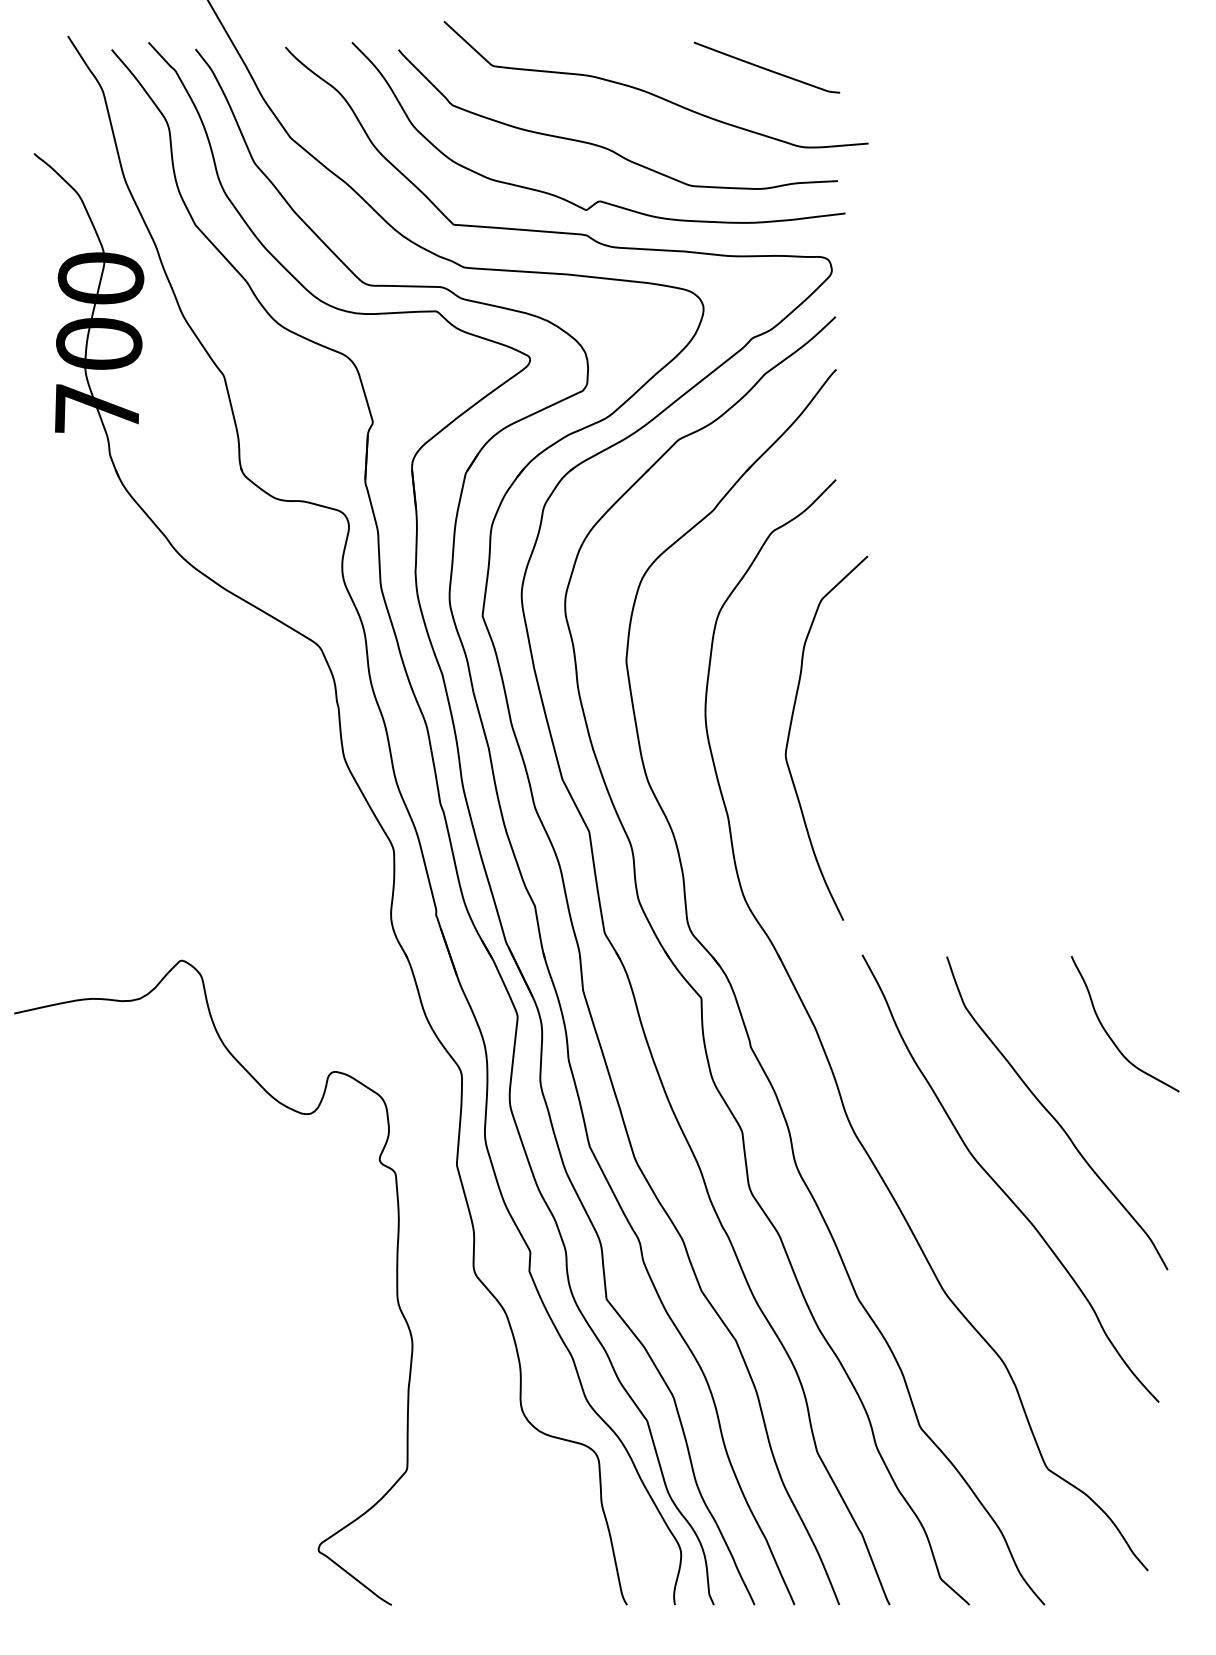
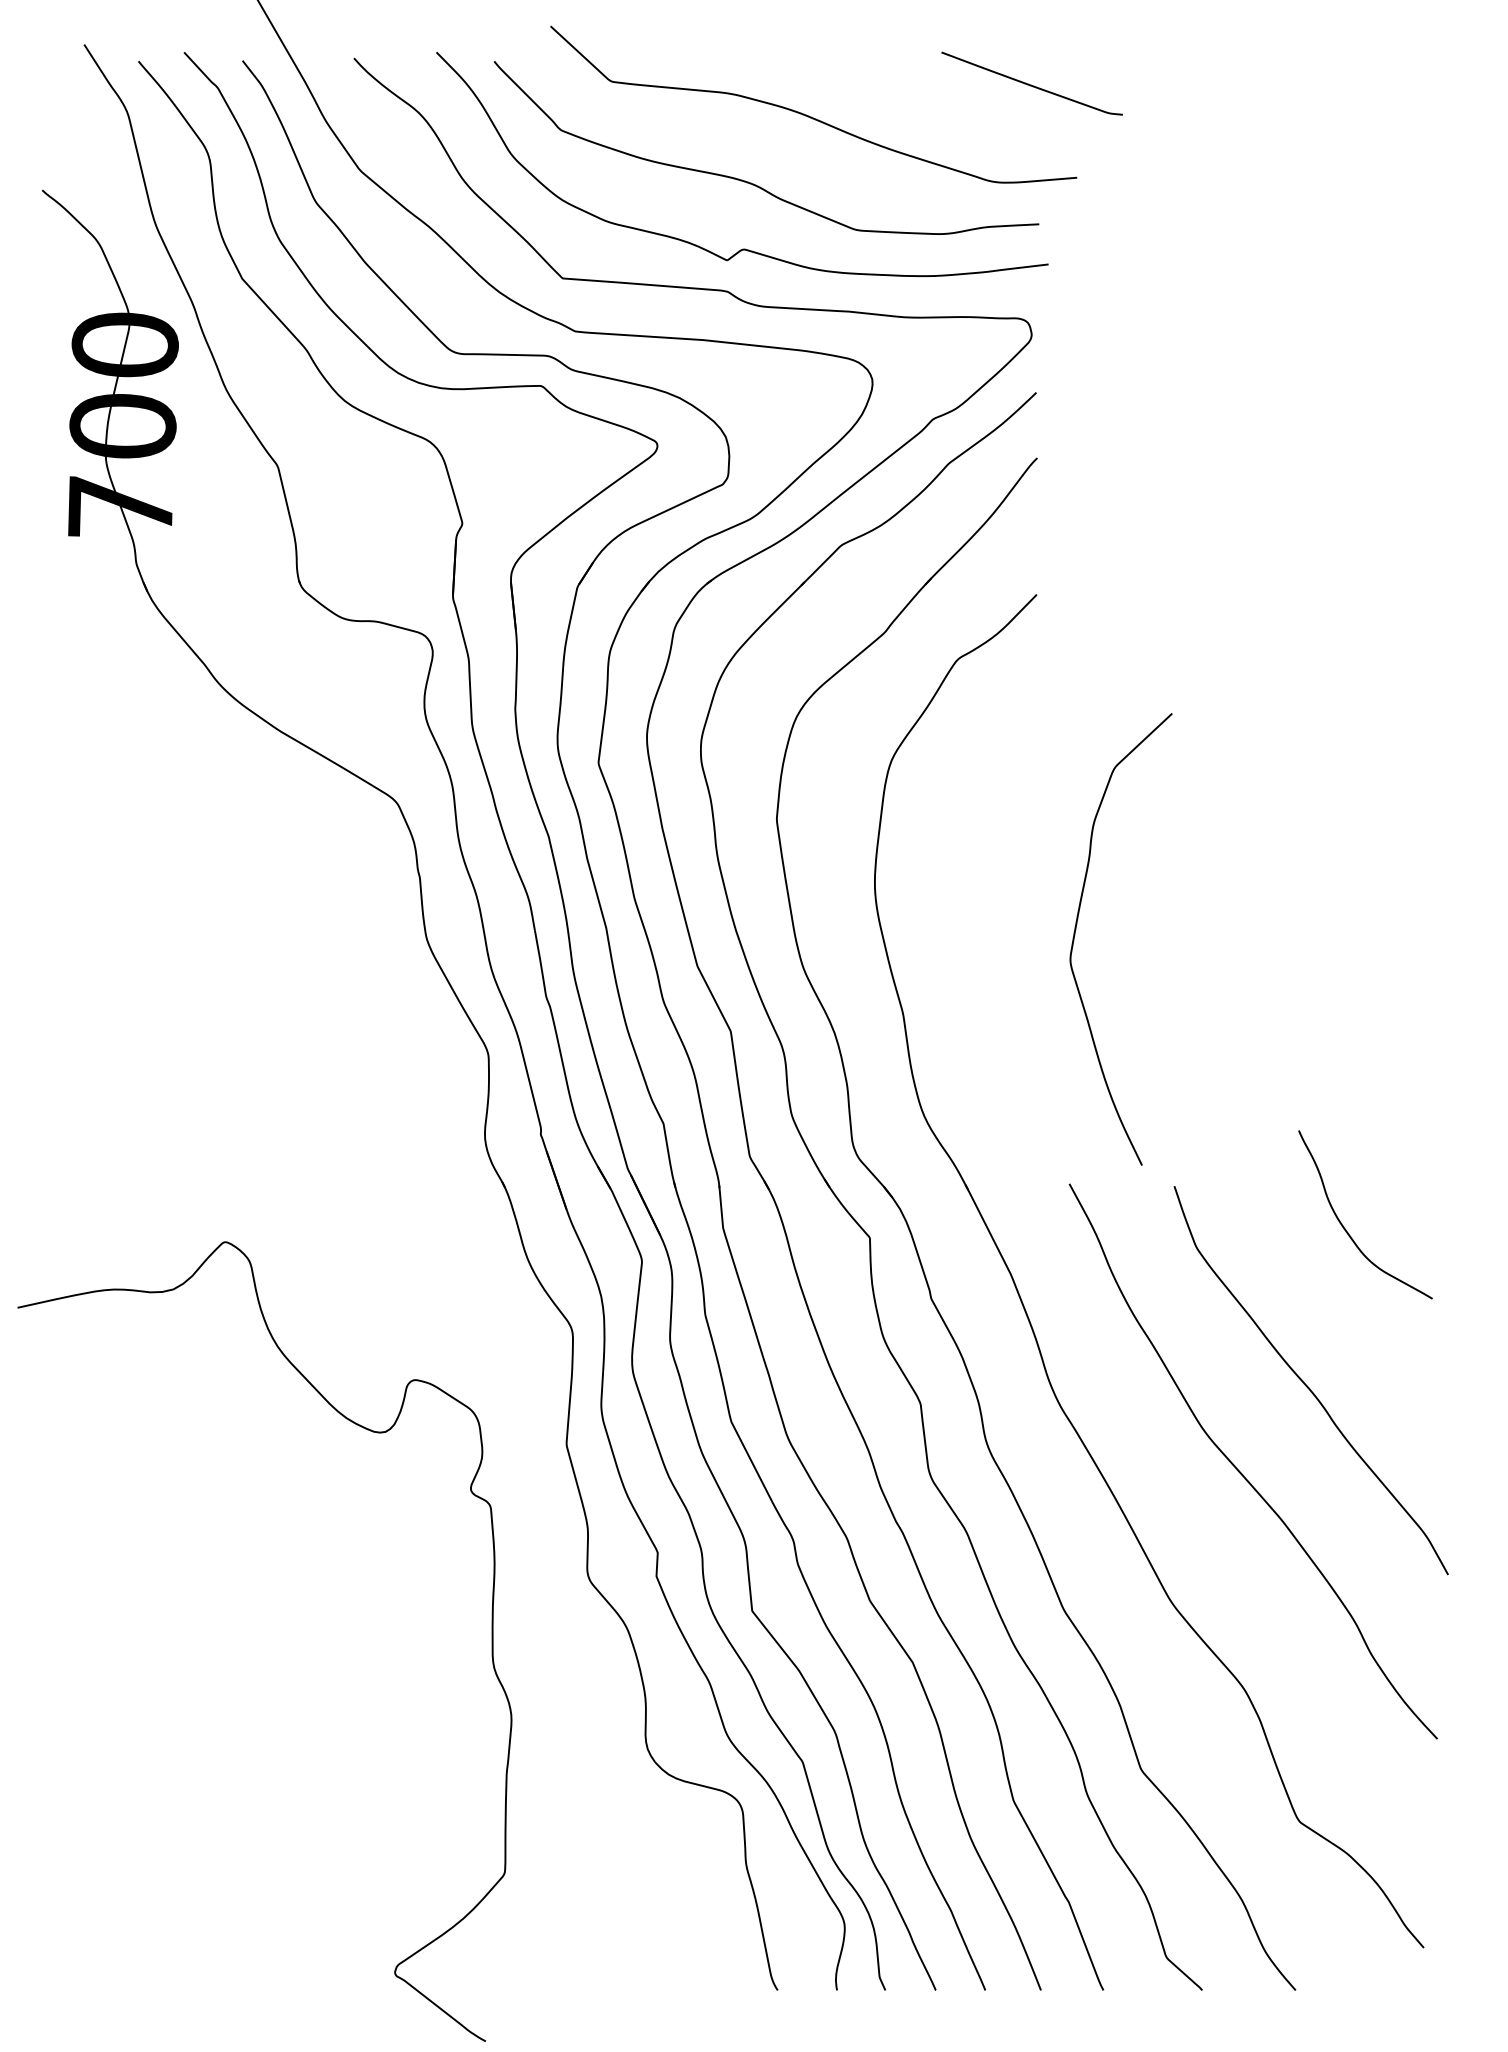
curve: (766, 68) -> (1031, 84), moved
curve: (790, 730) -> (1076, 929), moved
curve: (1108, 1033) -> (1344, 1226), moved
curve: (396, 1282) -> (491, 1641), moved

